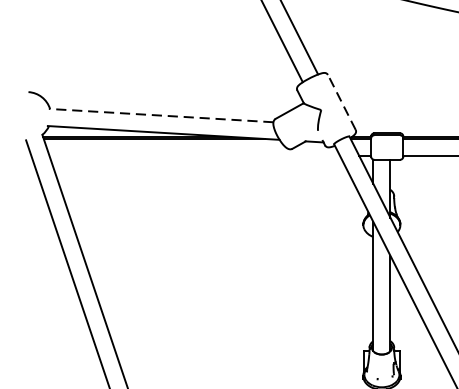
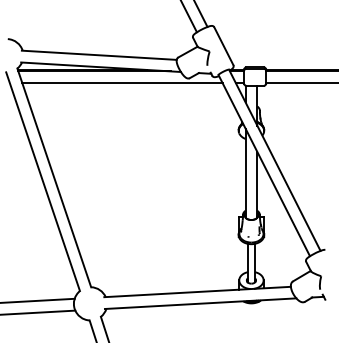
line: (341, 101) -> (223, 45), dashed -> solid
line: (161, 115) -> (99, 55), dashed -> solid
line: (194, 156) -> (122, 83), added

